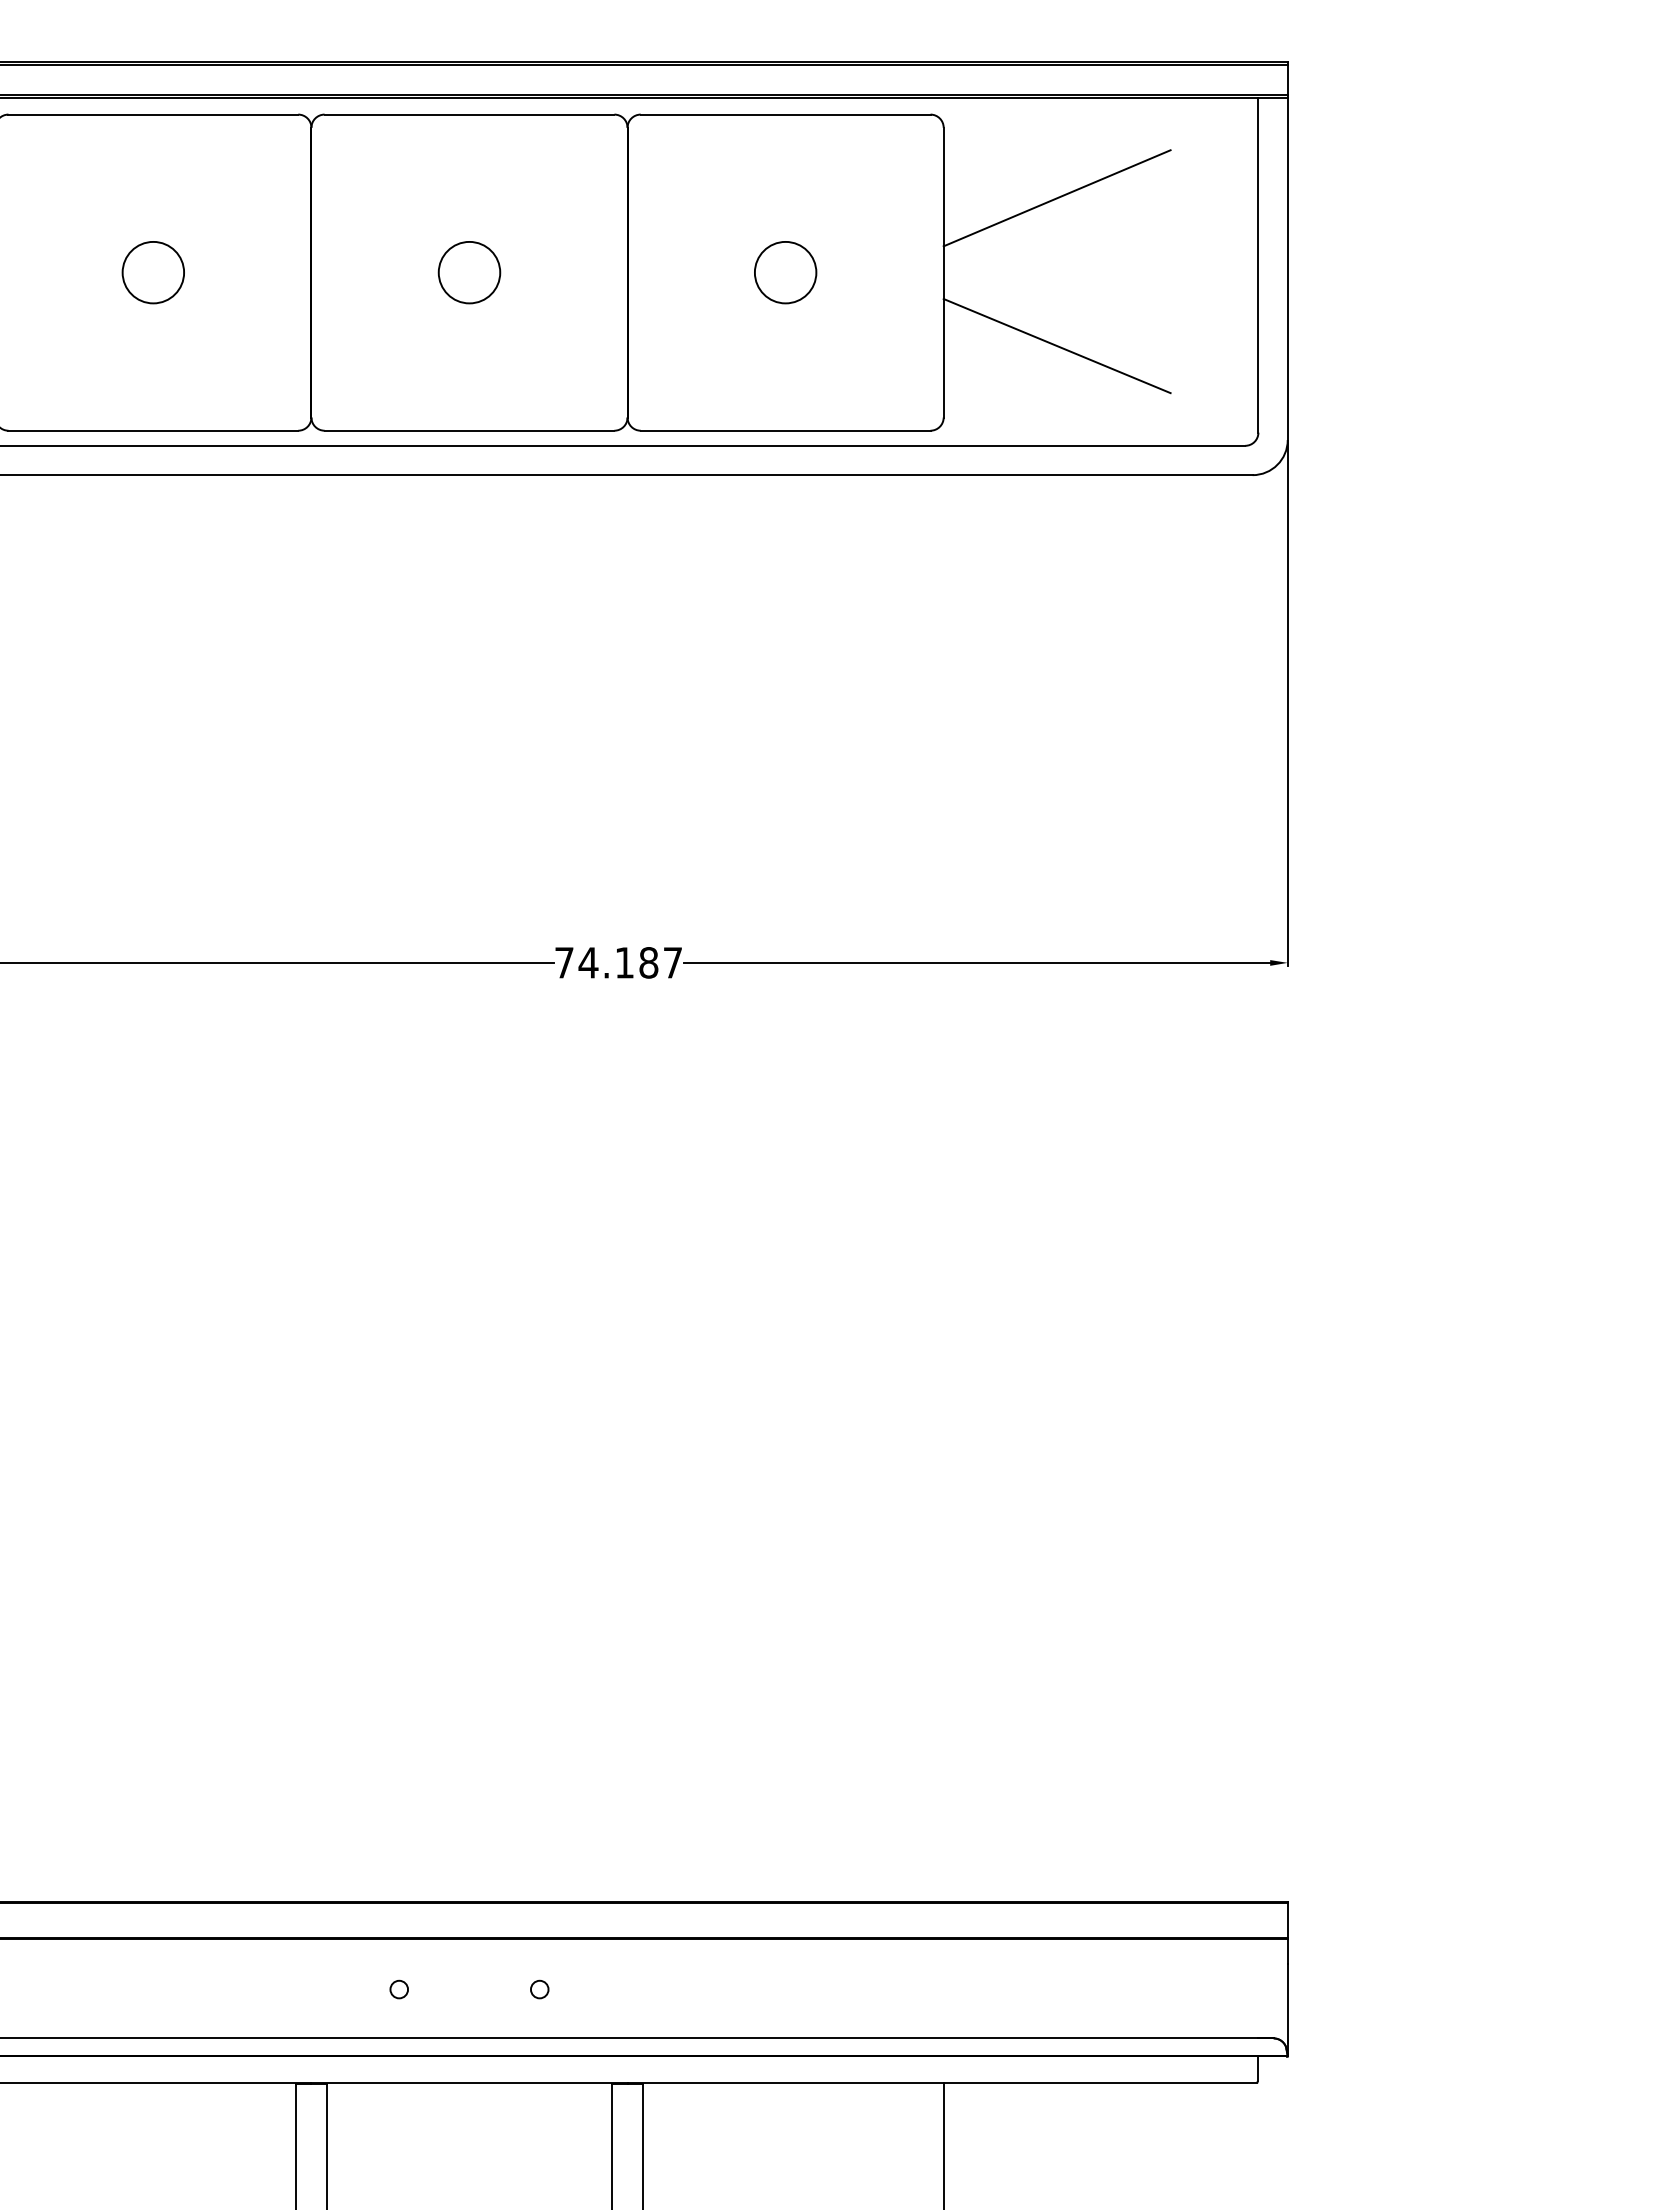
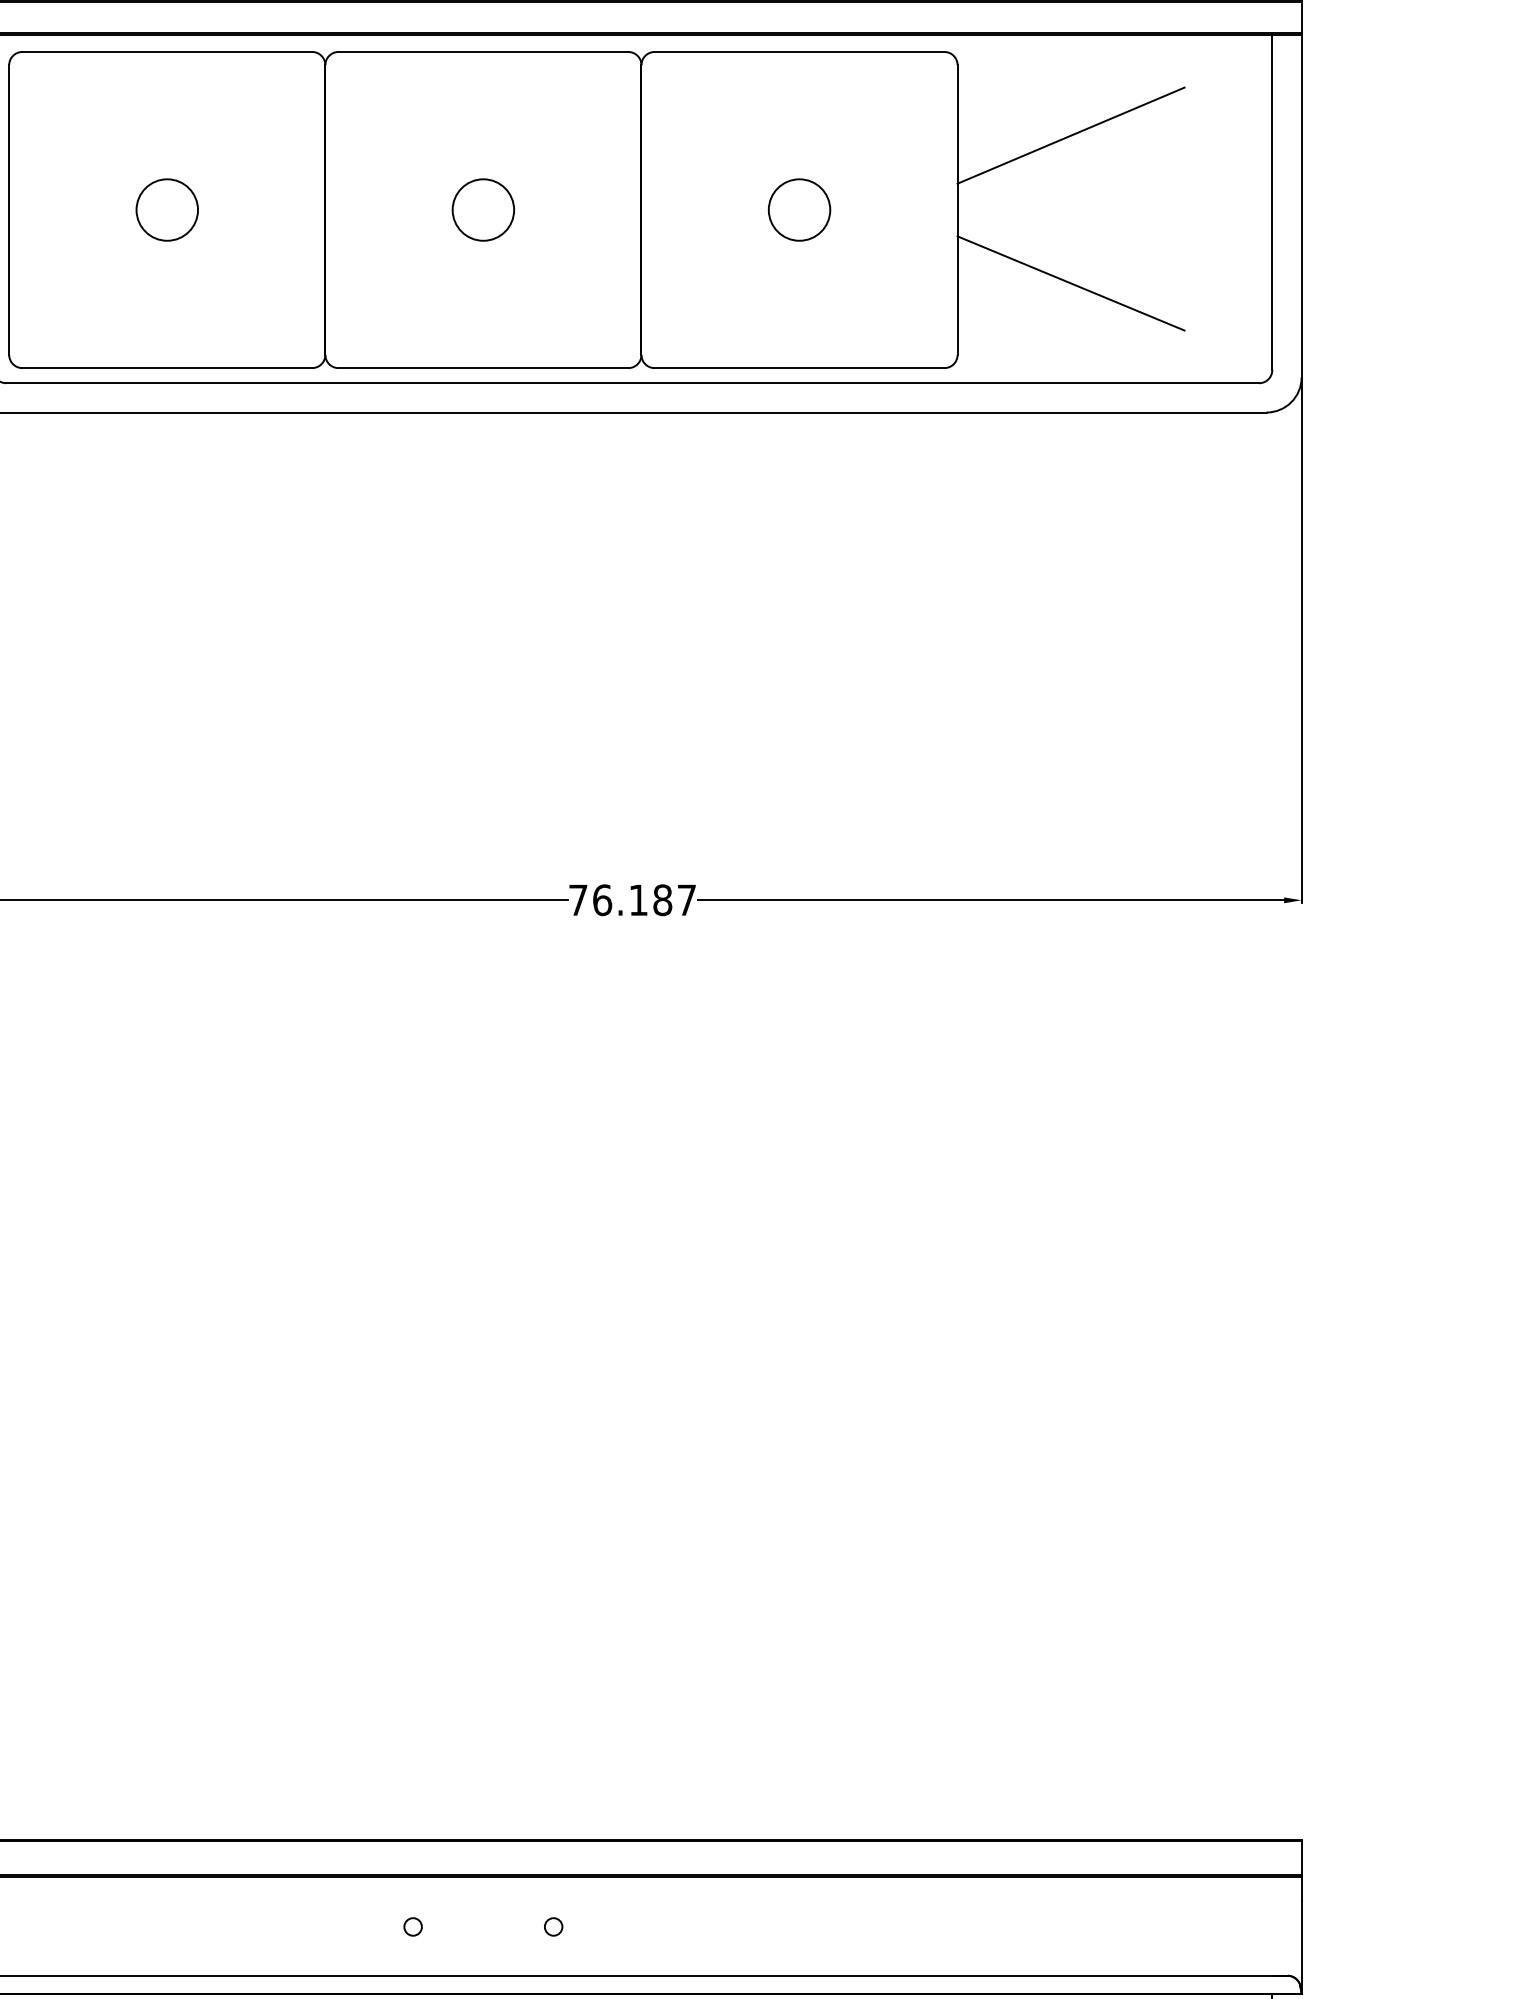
text: (588, 962) -> (602, 899), 74.187 -> 76.187

